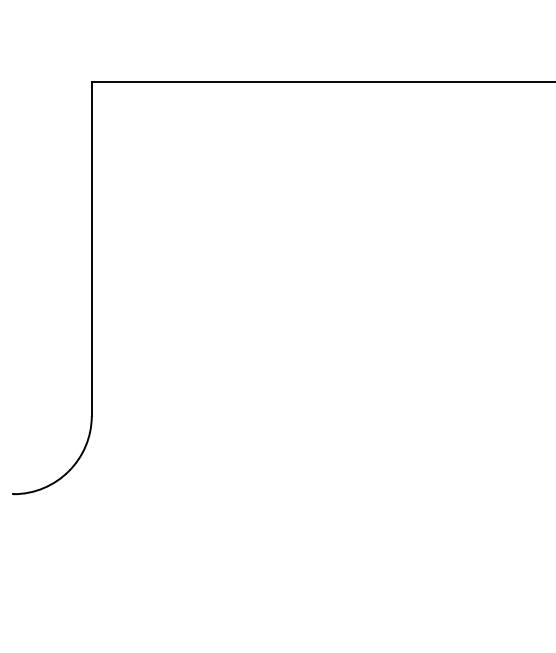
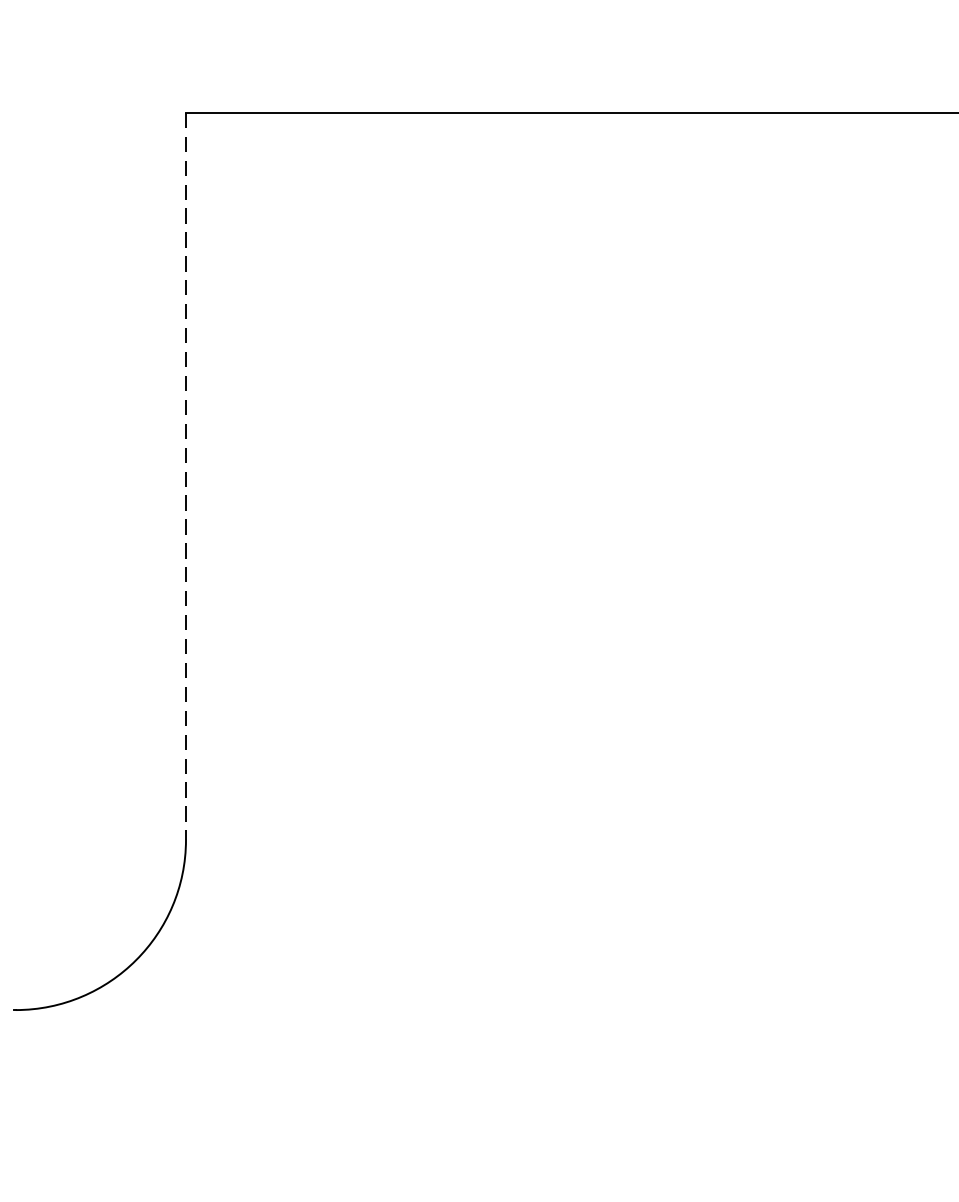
line: (91, 249) -> (185, 478), solid -> dashed

